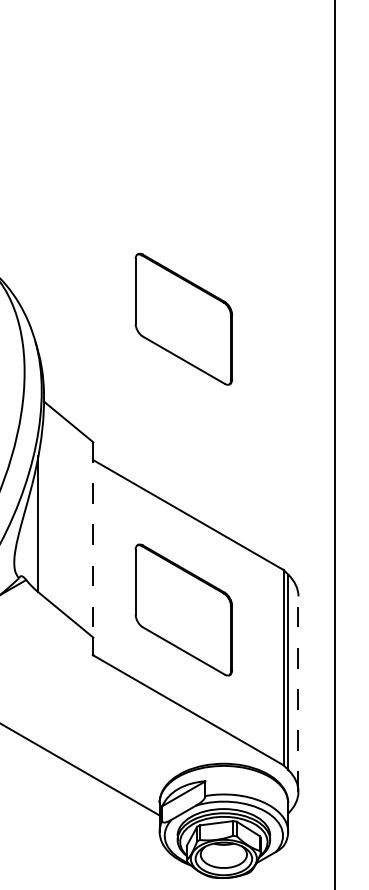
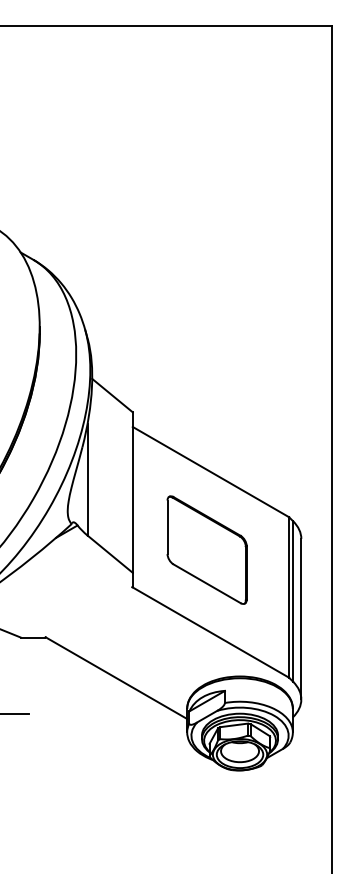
part: (183, 318) -> (206, 310), removed
line: (93, 541) -> (132, 493), dashed -> solid
line: (298, 693) -> (301, 618), dashed -> solid

